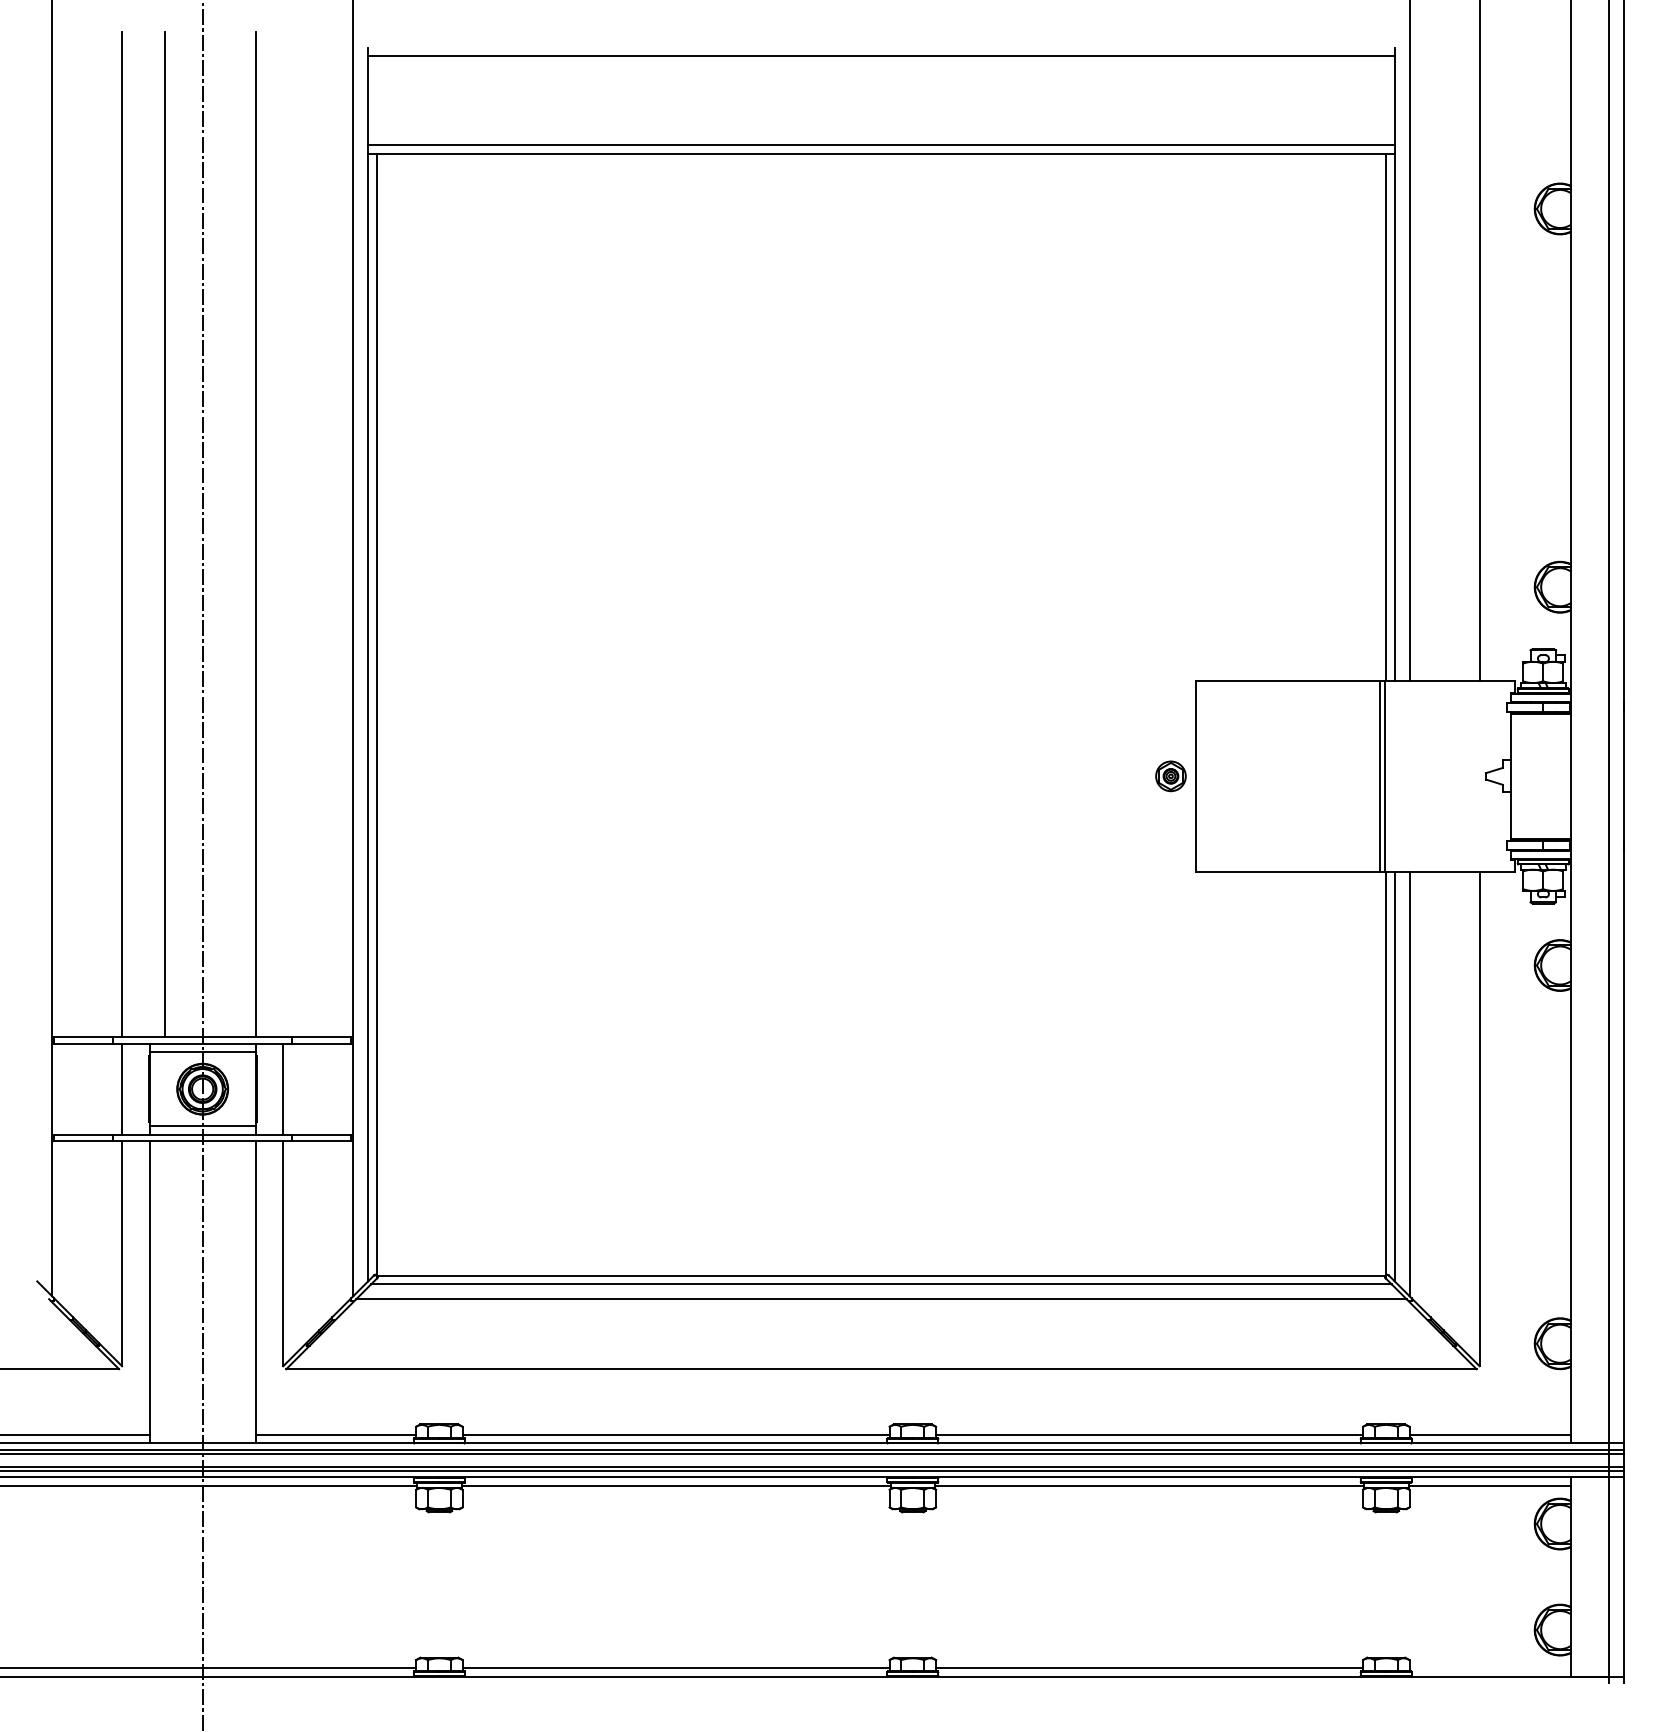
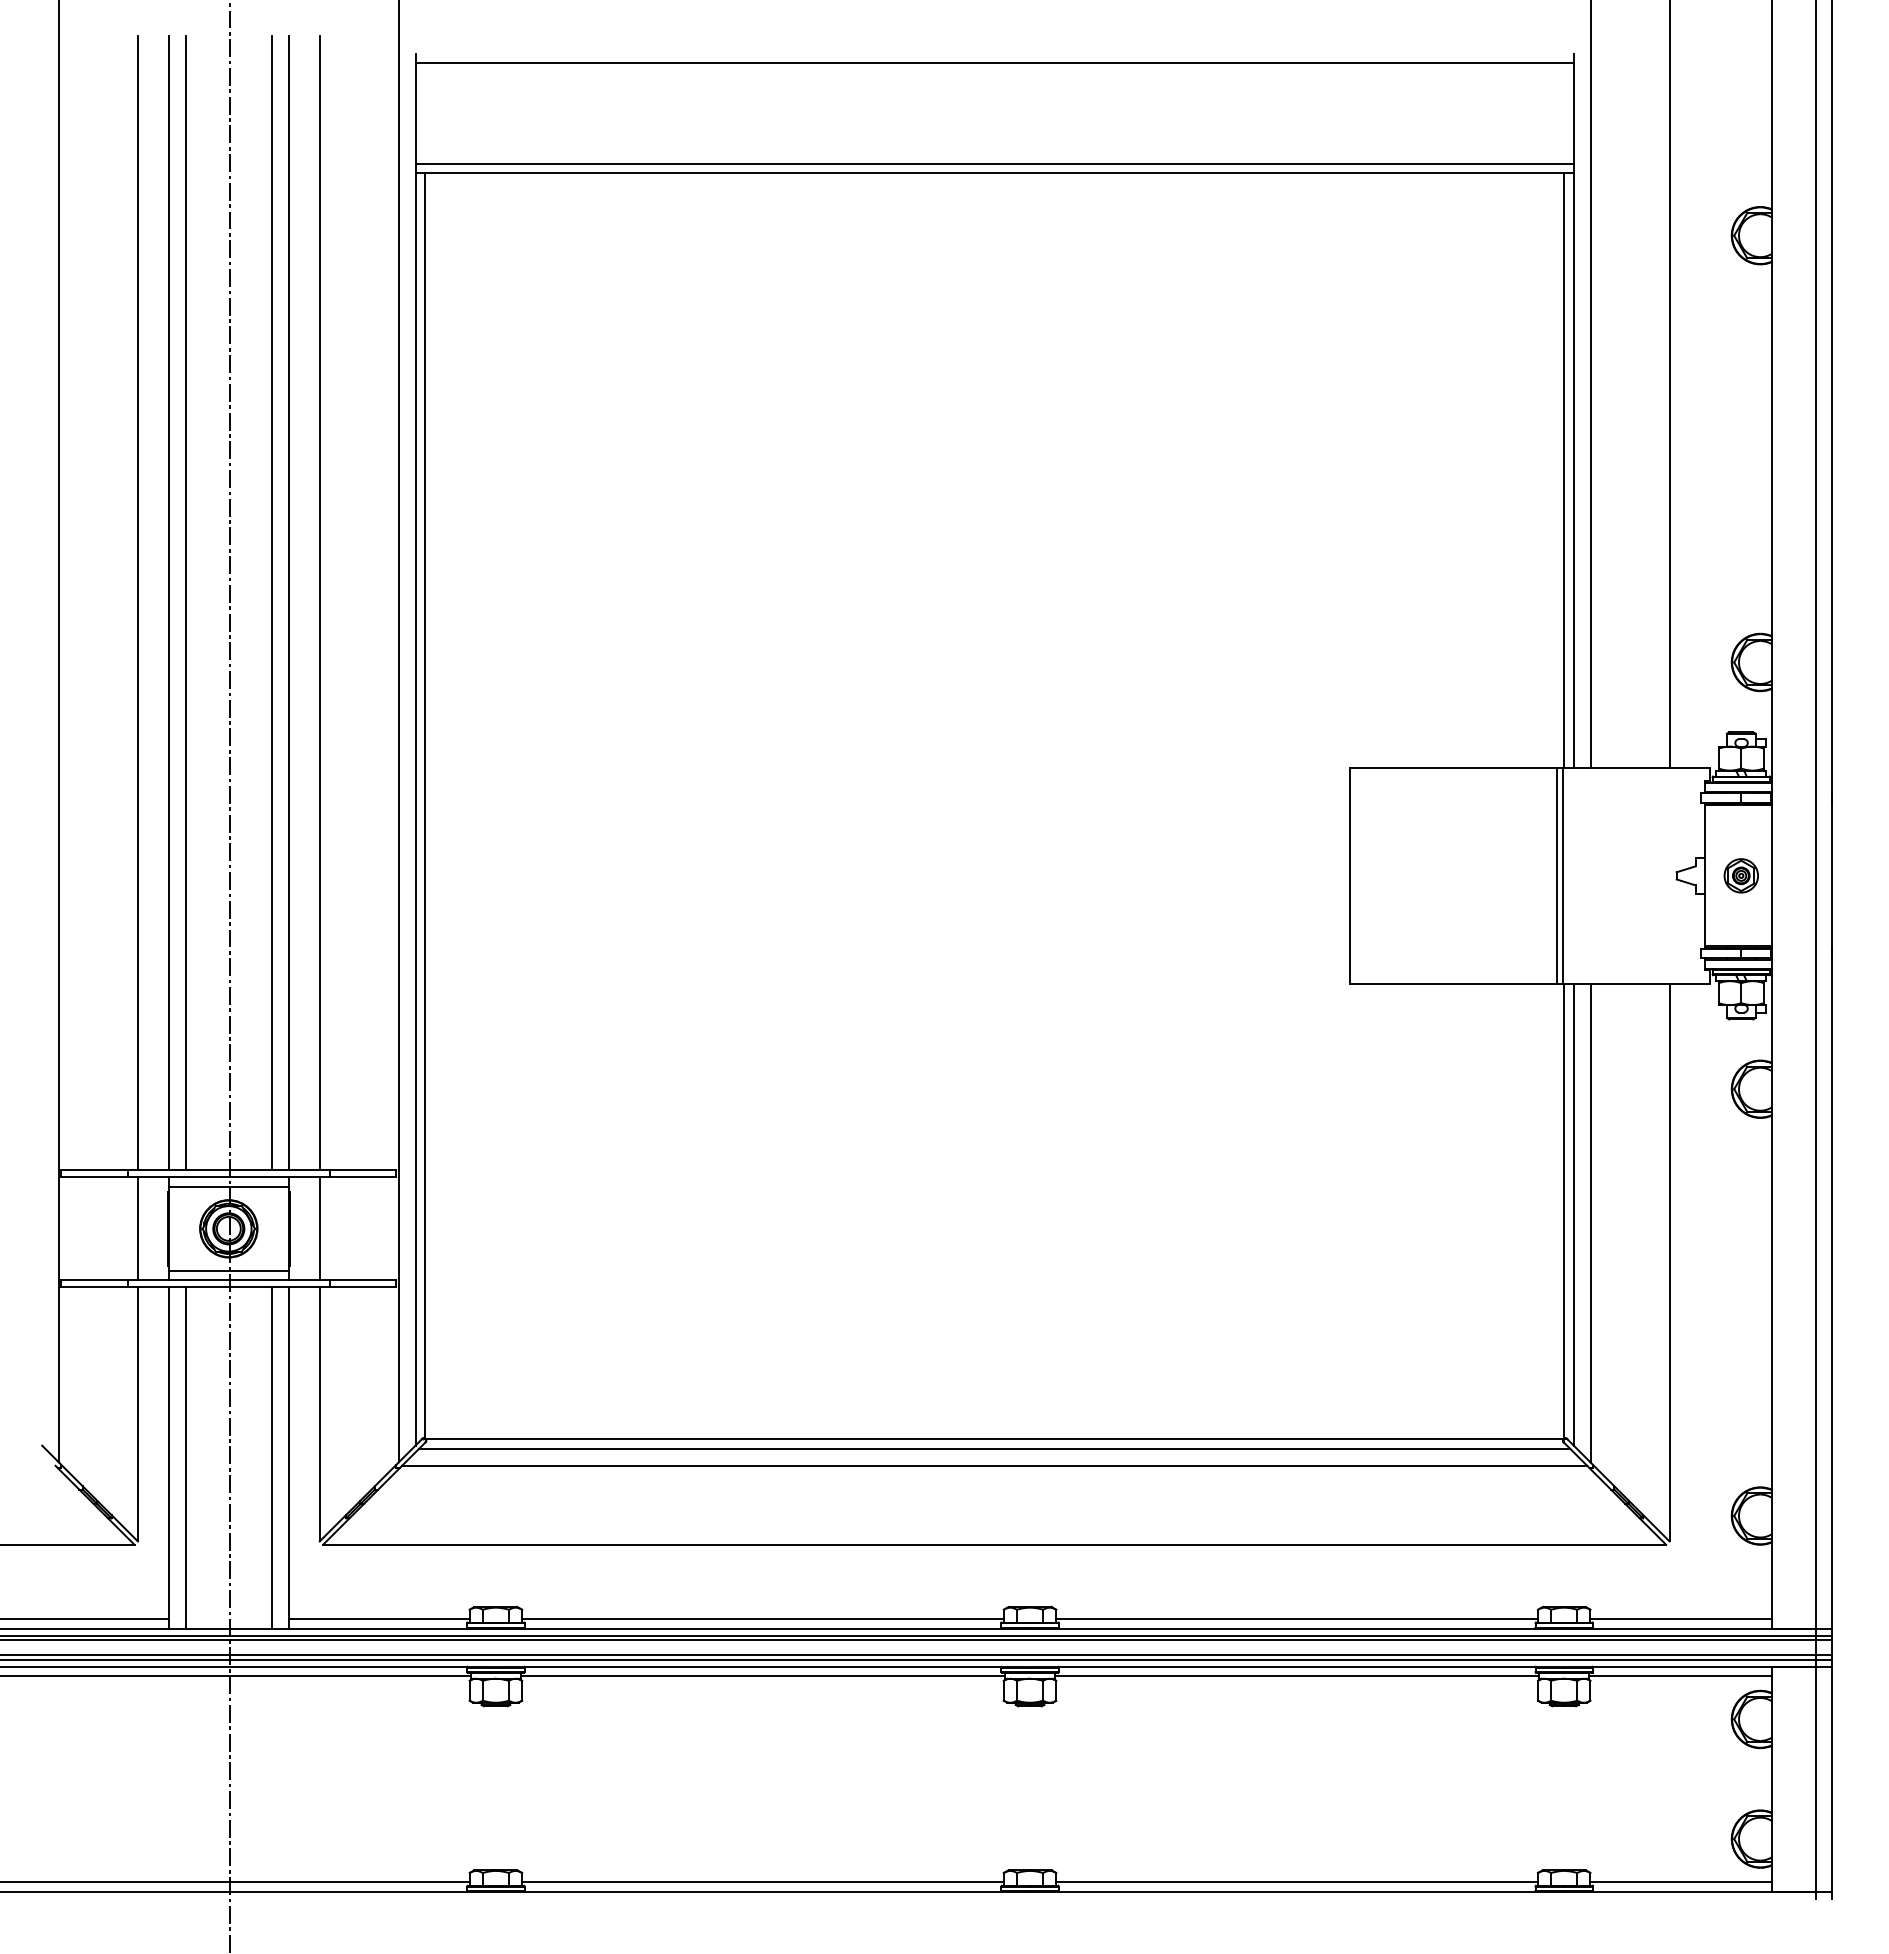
line: (150, 534) -> (169, 602), added
line: (240, 534) -> (271, 602), added
line: (283, 534) -> (319, 602), added
part: (1170, 776) -> (1740, 875), moved
line: (164, 1291) -> (185, 1457), added
line: (240, 1291) -> (271, 1457), added
line: (1490, 1668) -> (1681, 1882), added

